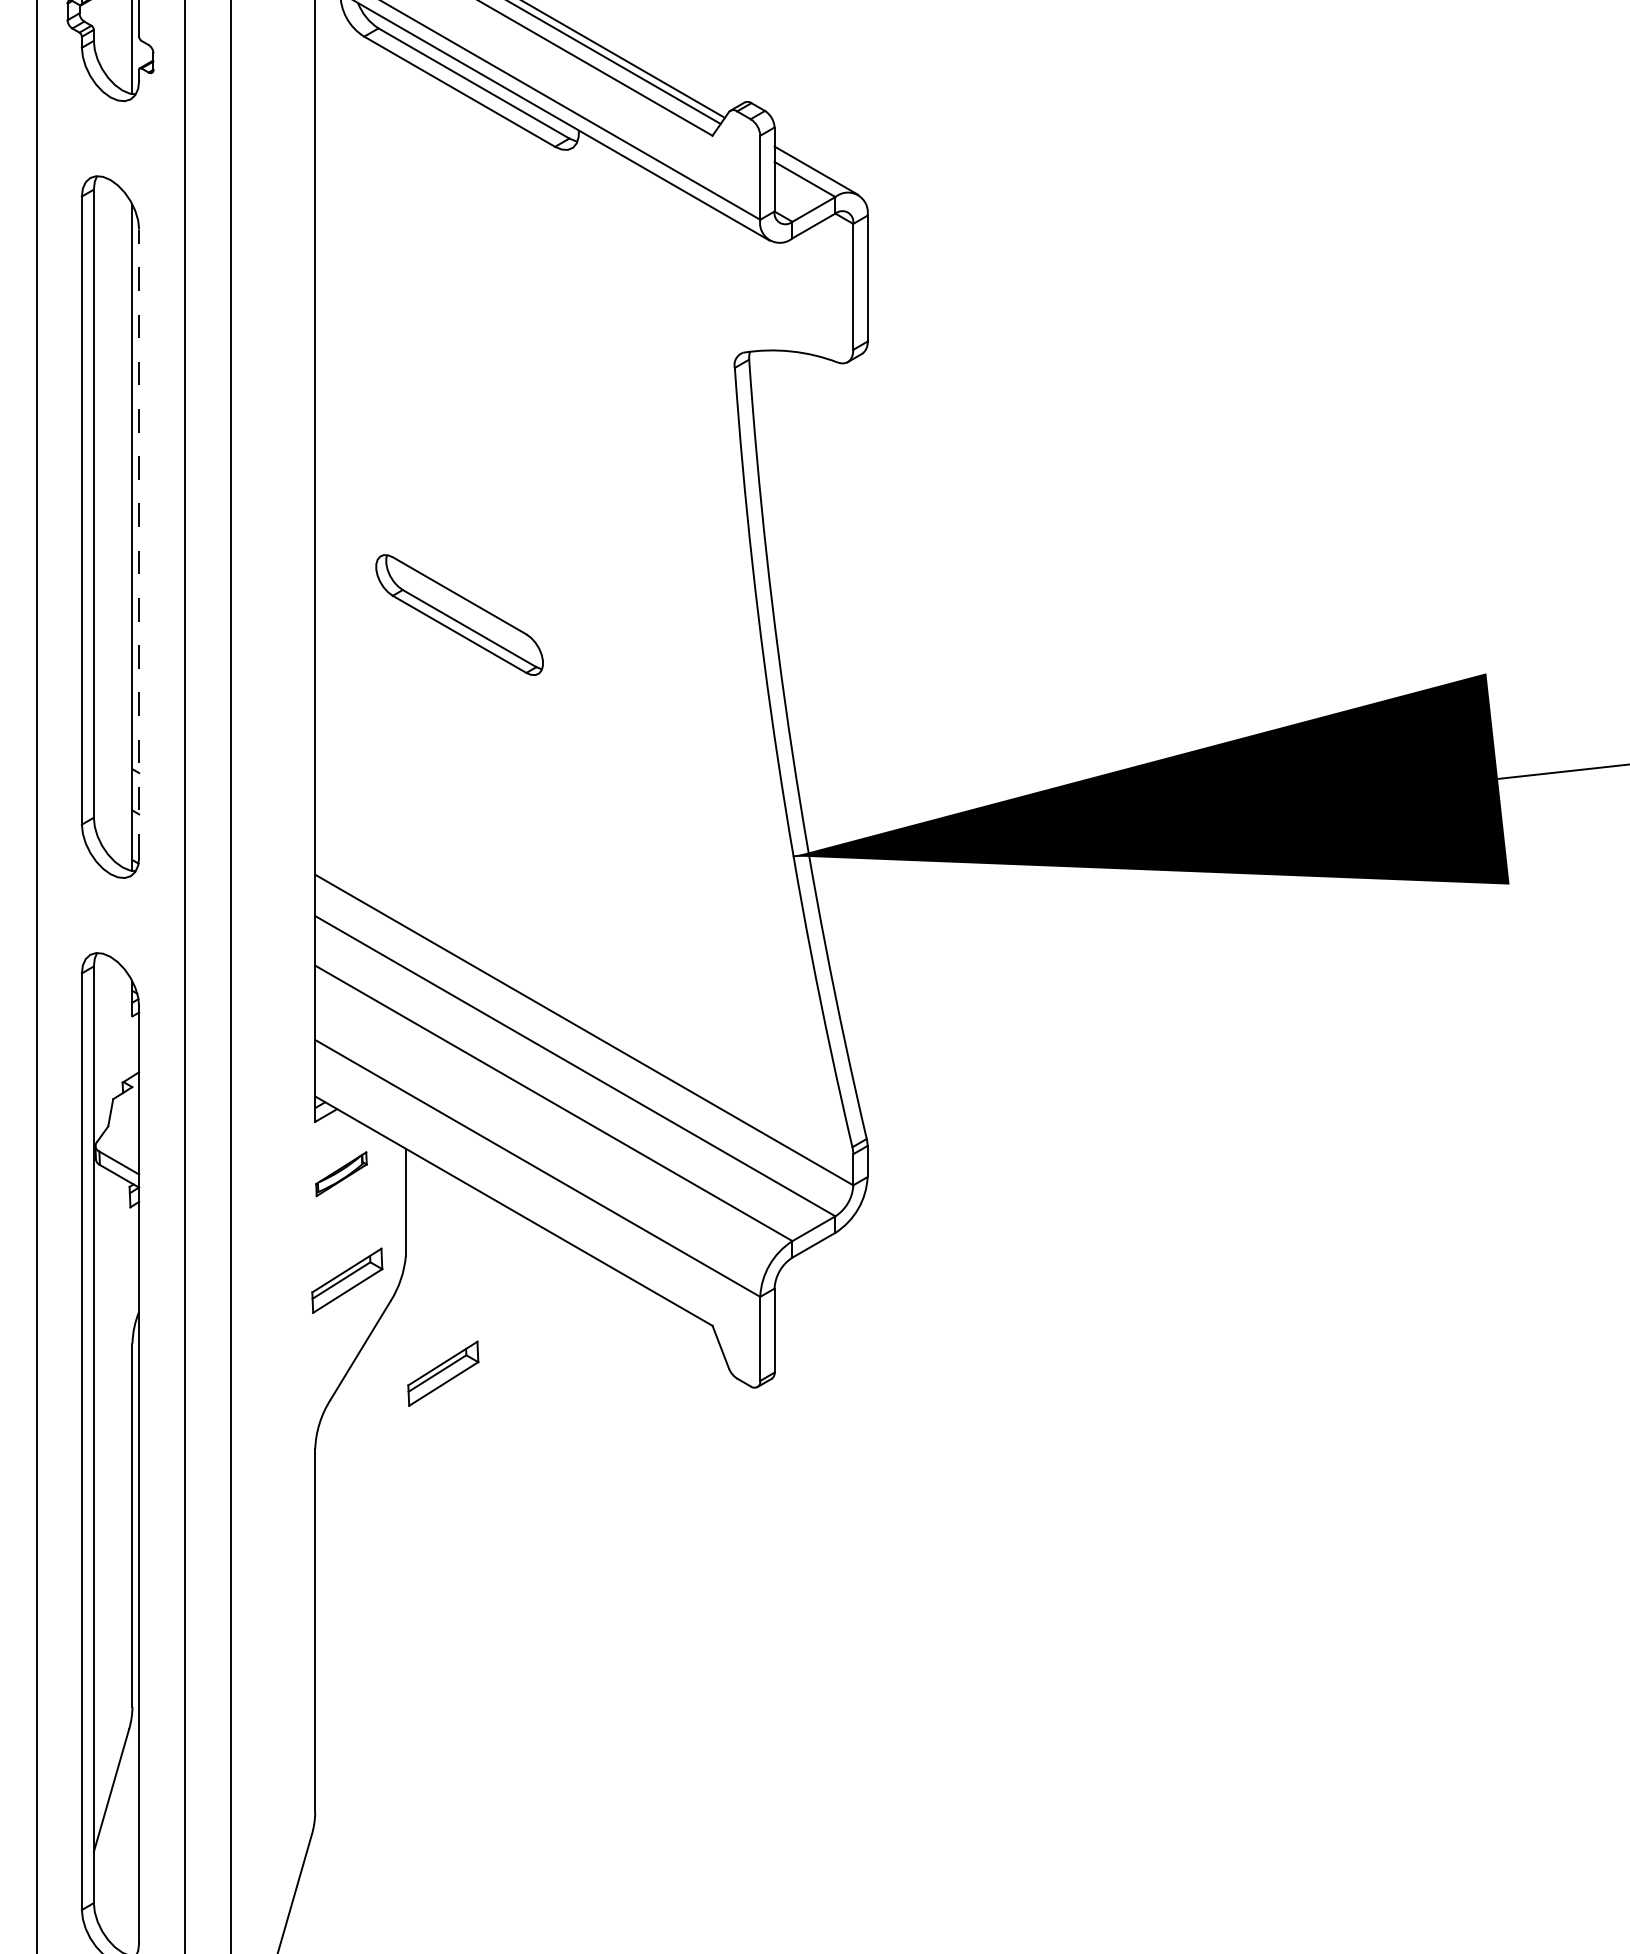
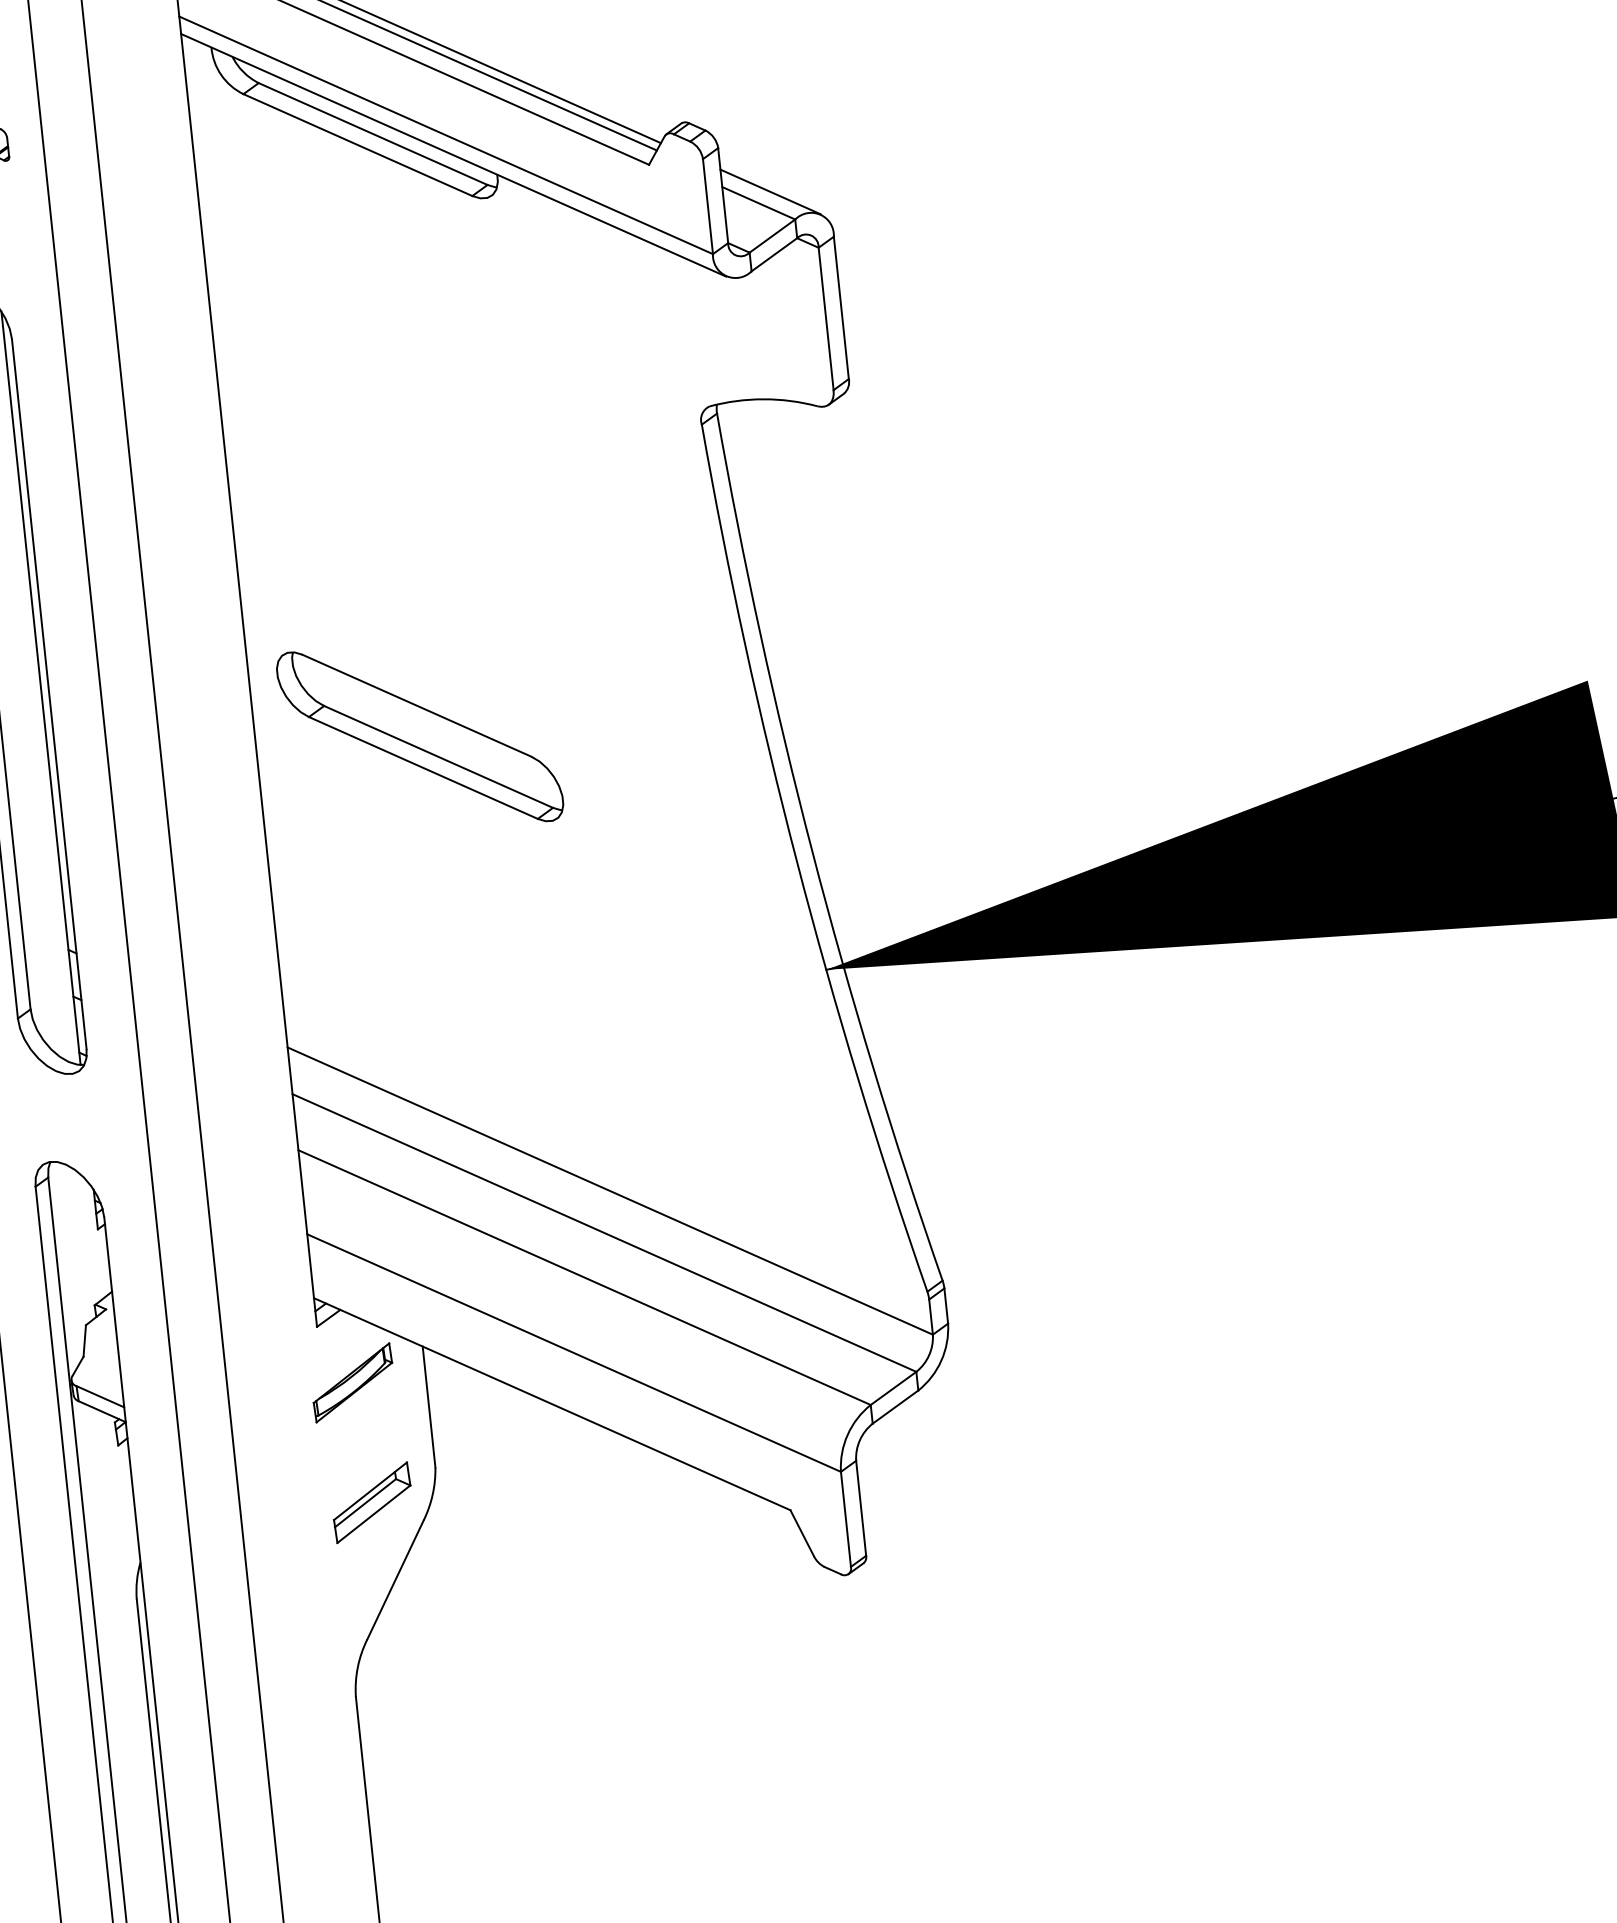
line: (139, 543) -> (49, 693), dashed -> solid
part: (459, 614) -> (419, 736), size x1.43
part: (341, 1174) -> (352, 1383), size x1.43
part: (443, 1373) -> (491, 1596), removed

